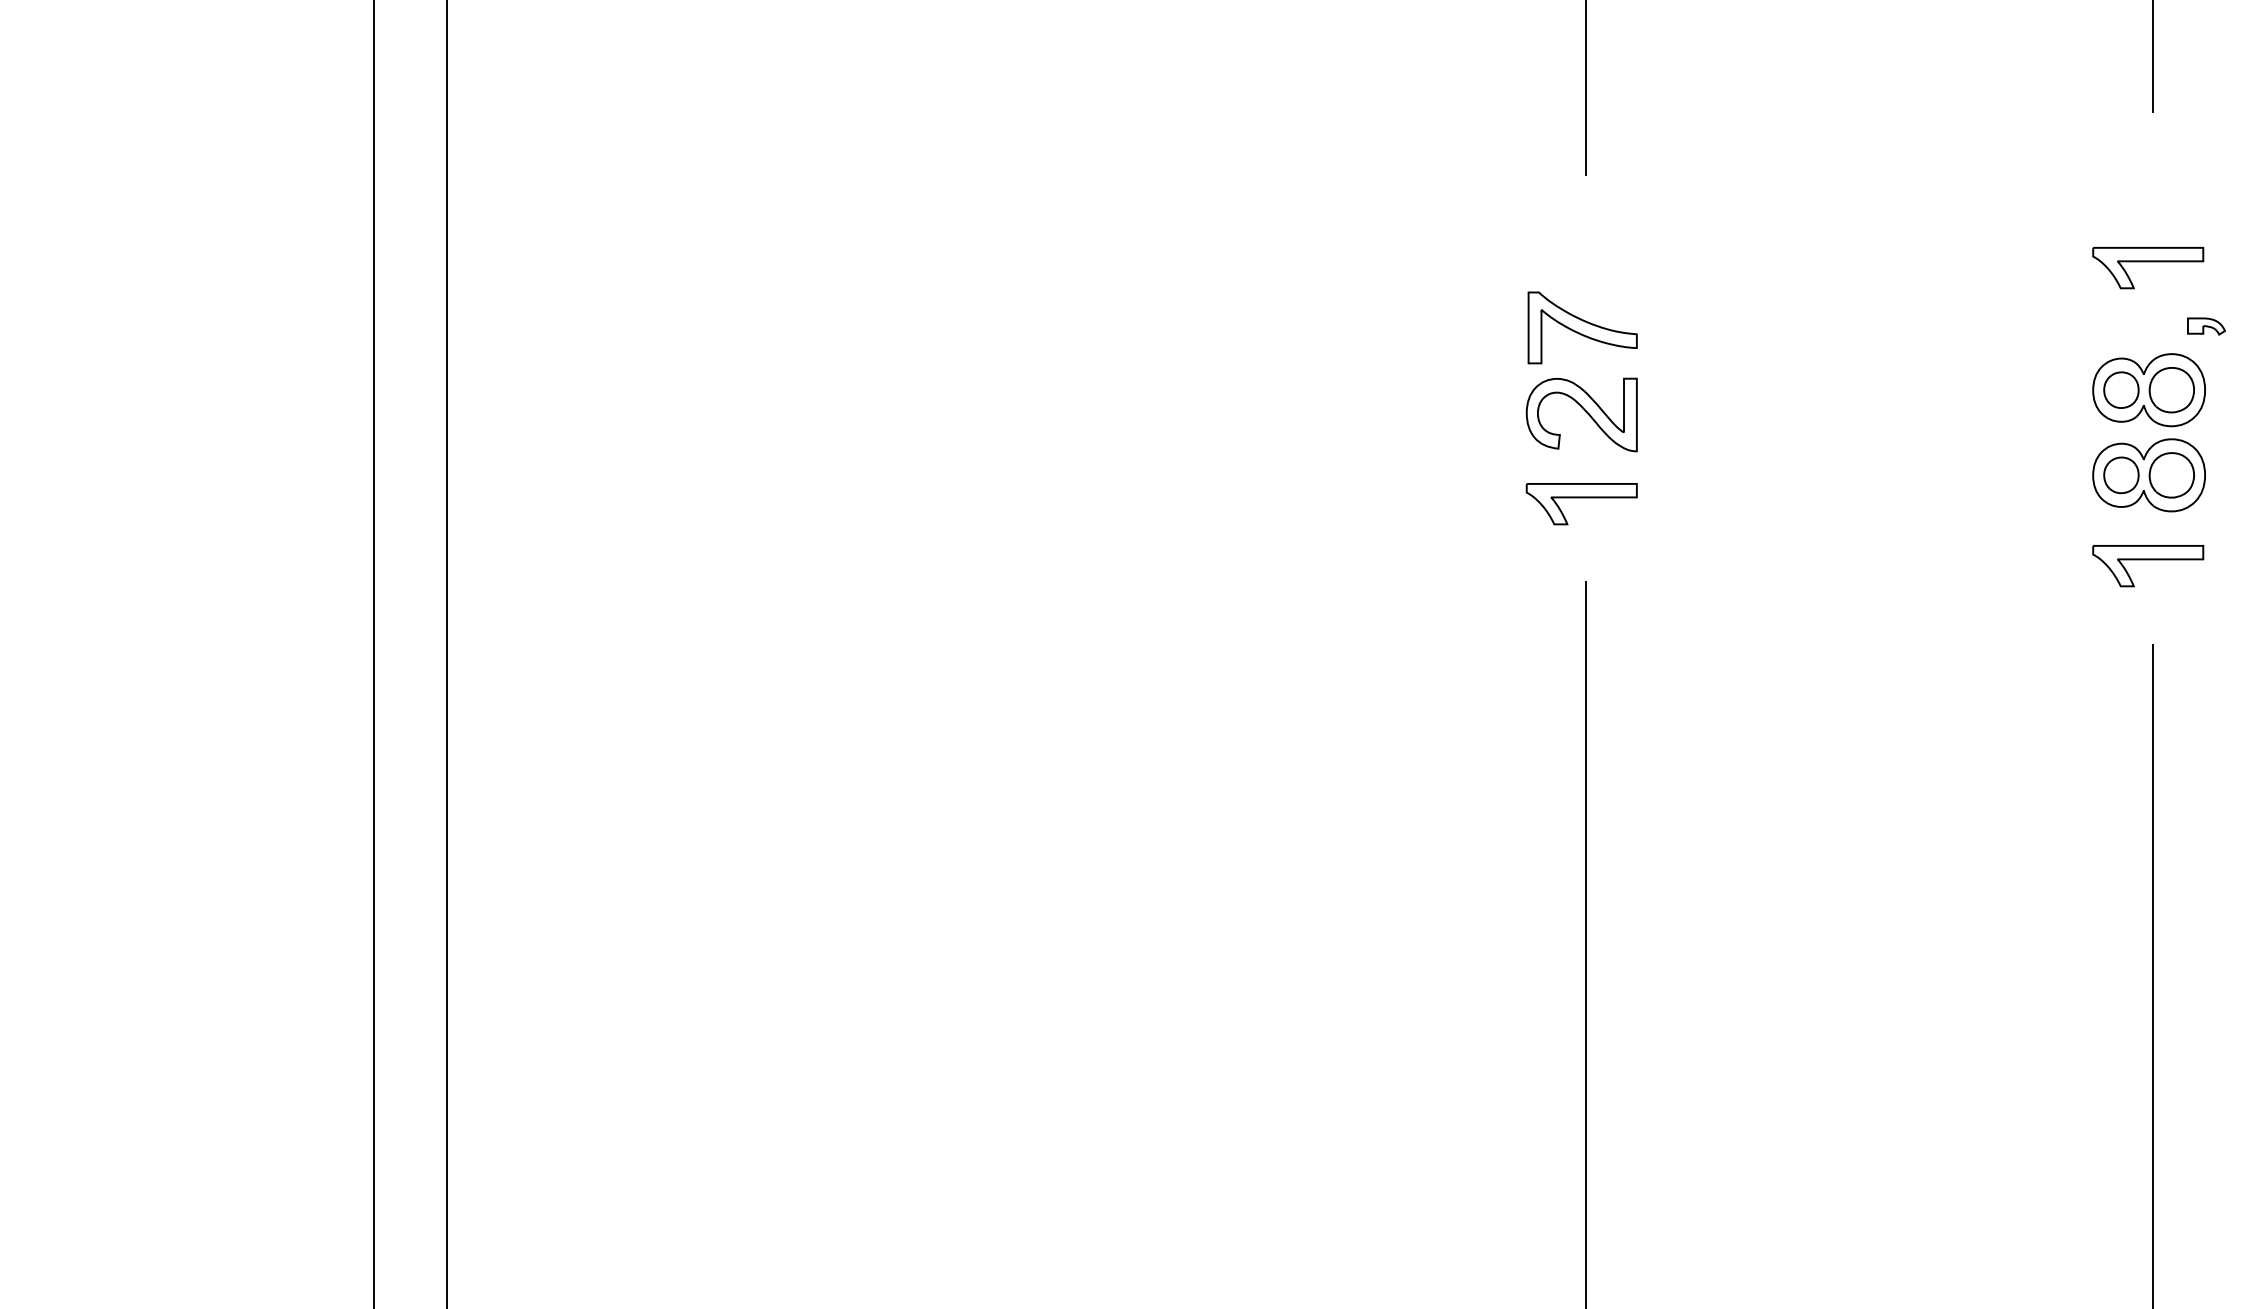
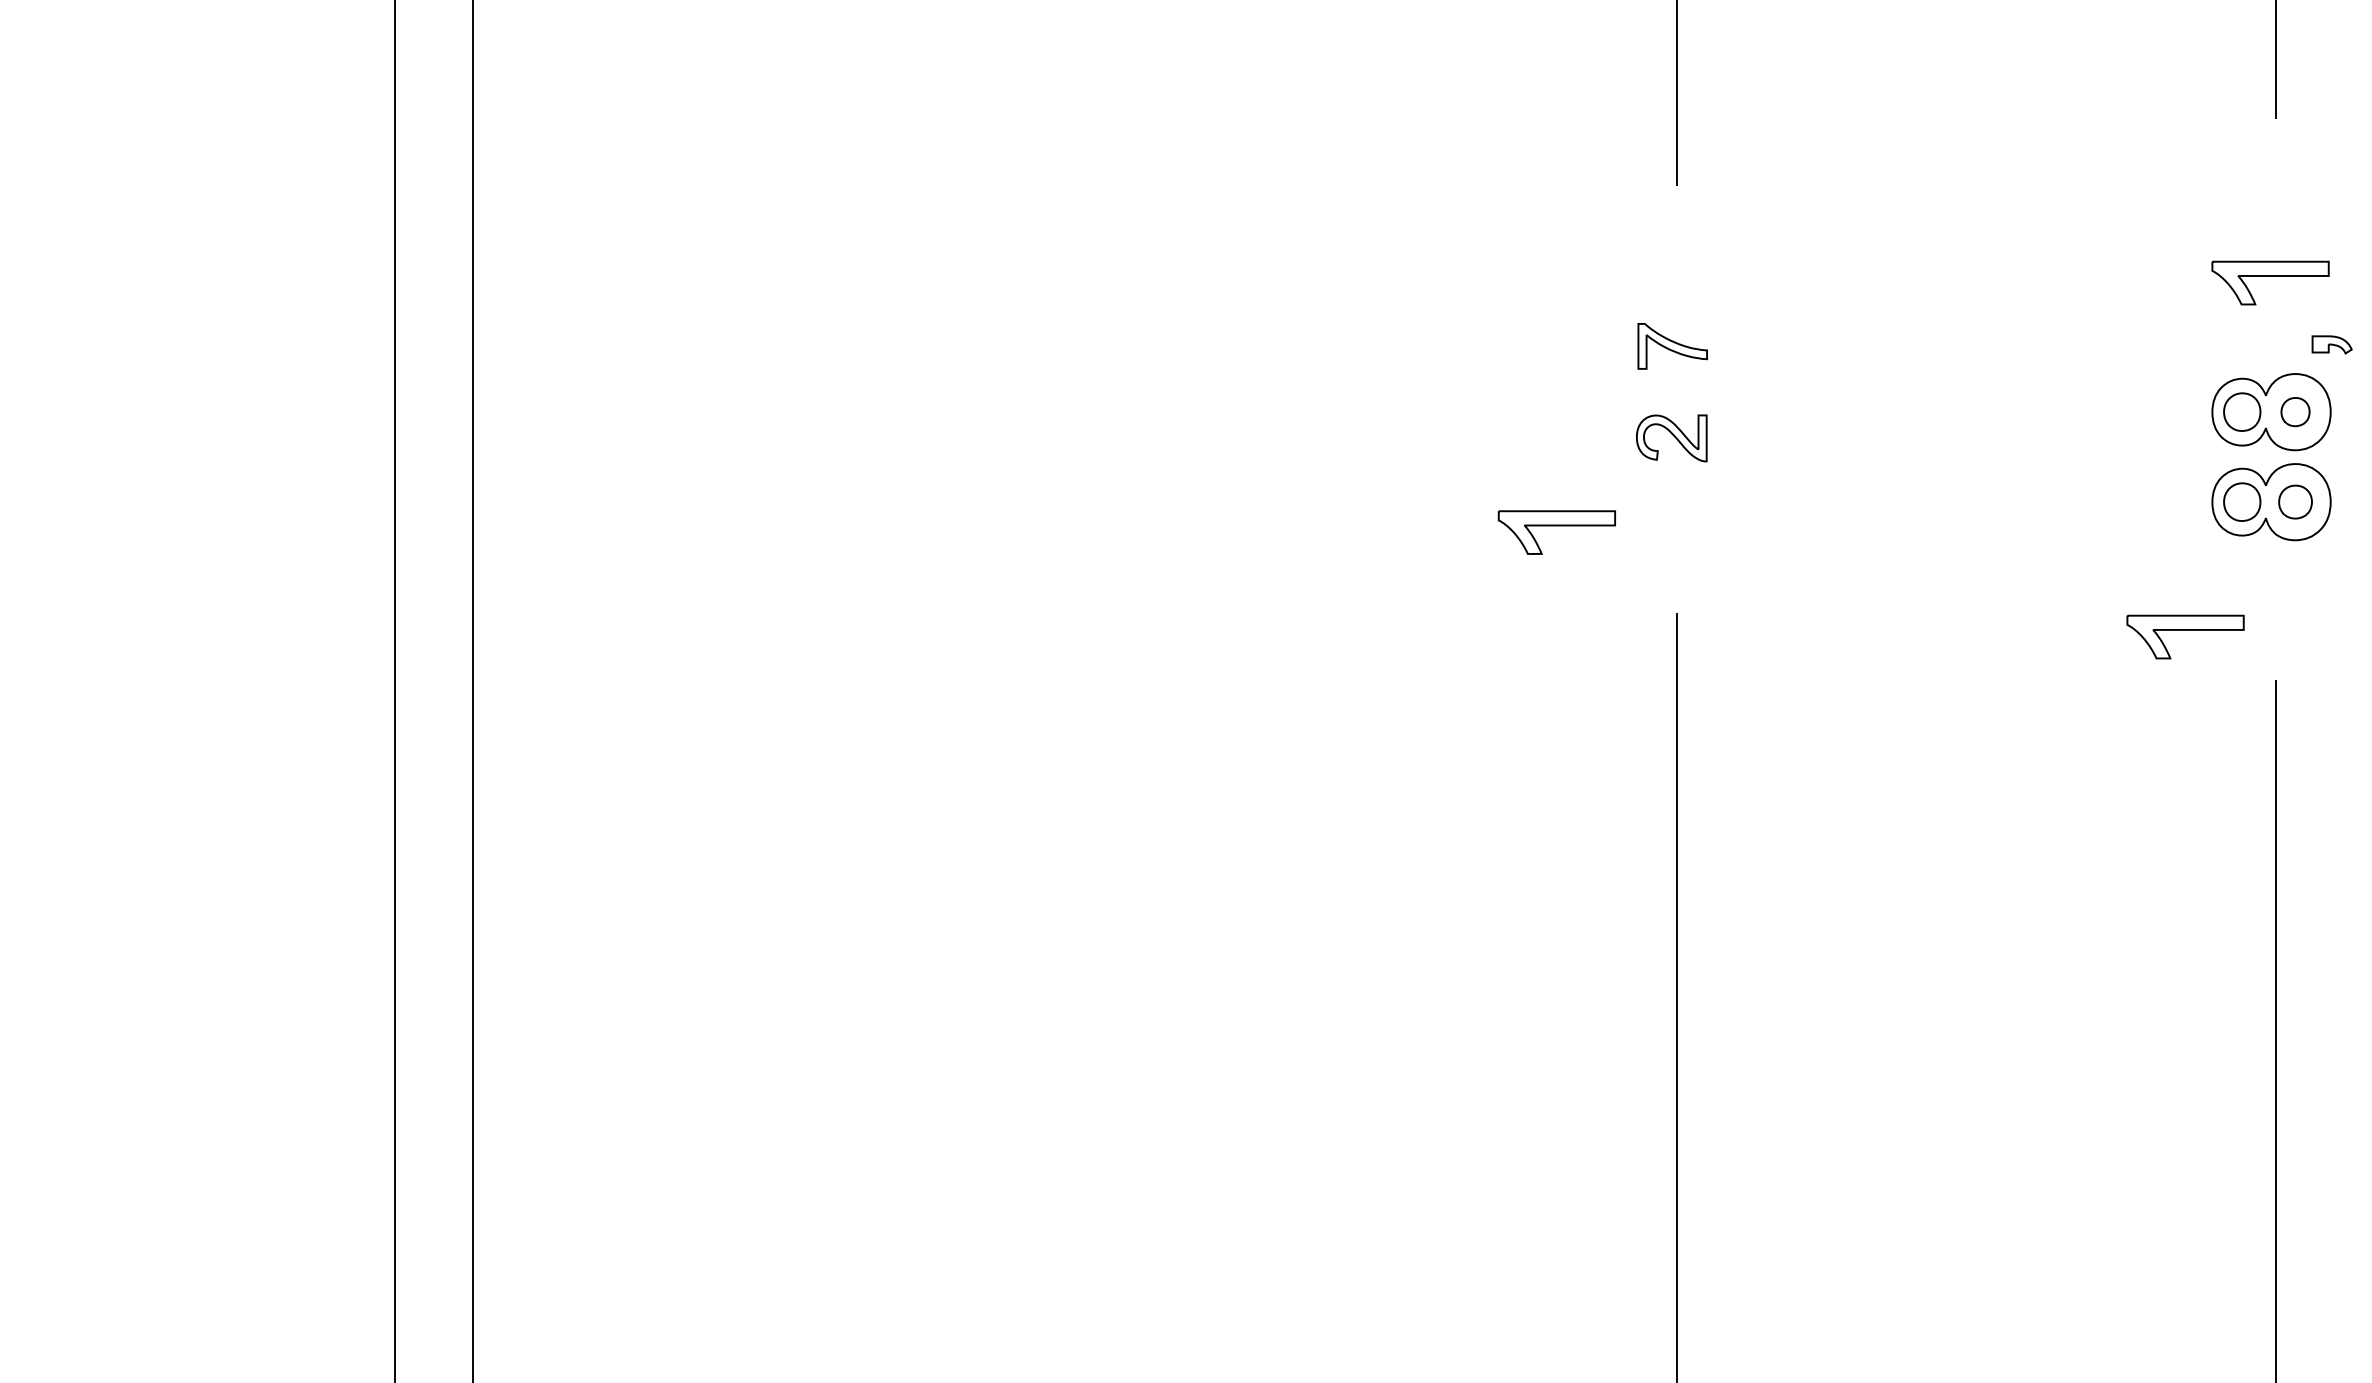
part: (1582, 328) -> (1672, 346), size x0.6
part: (2171, 389) -> (2295, 411), size x0.6
part: (1581, 415) -> (1671, 438), size x0.6
part: (2171, 474) -> (2295, 501), size x0.7
part: (1581, 504) -> (1556, 532), moved
part: (2148, 565) -> (2185, 636), moved

